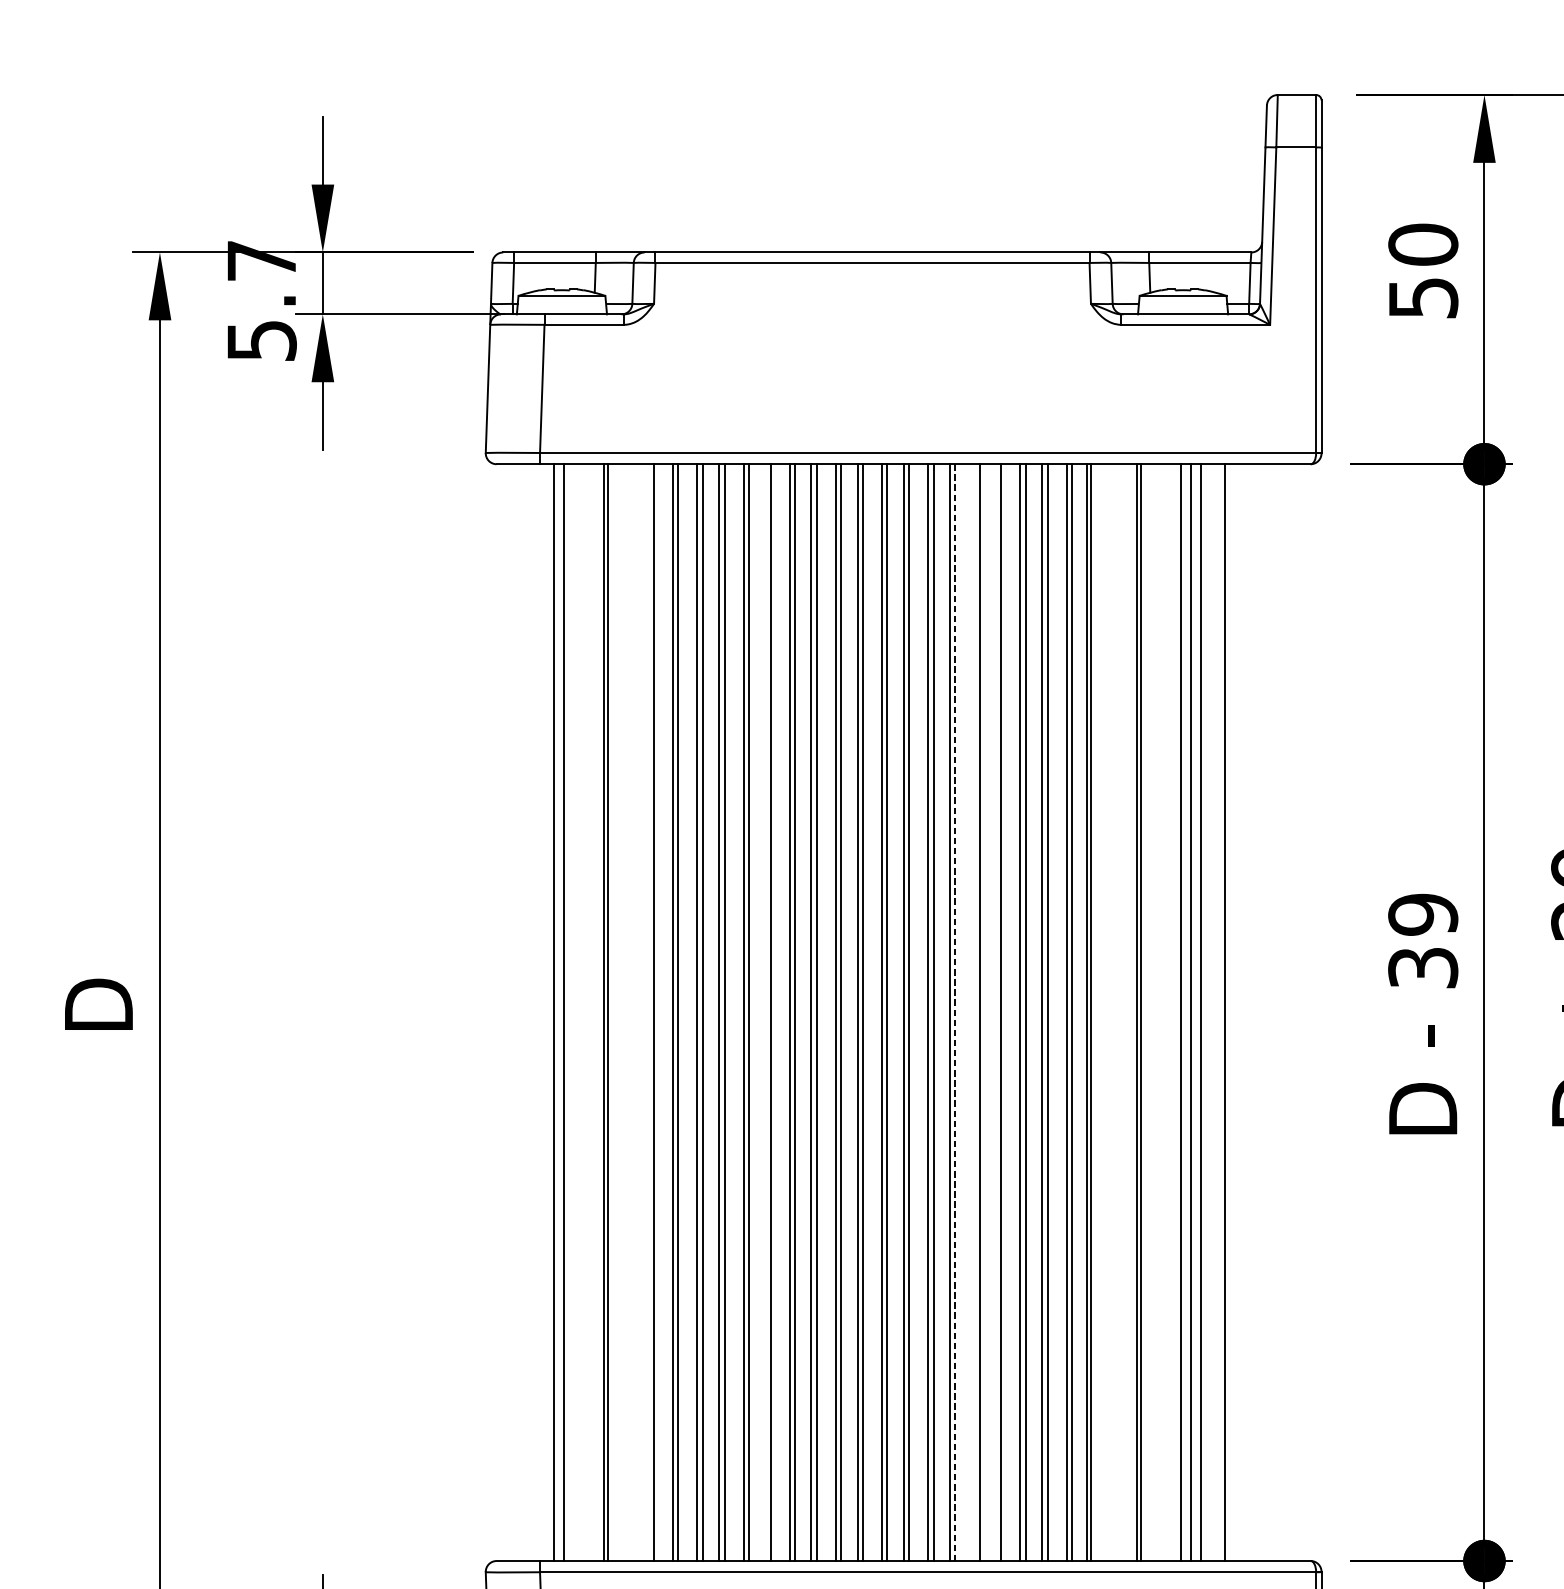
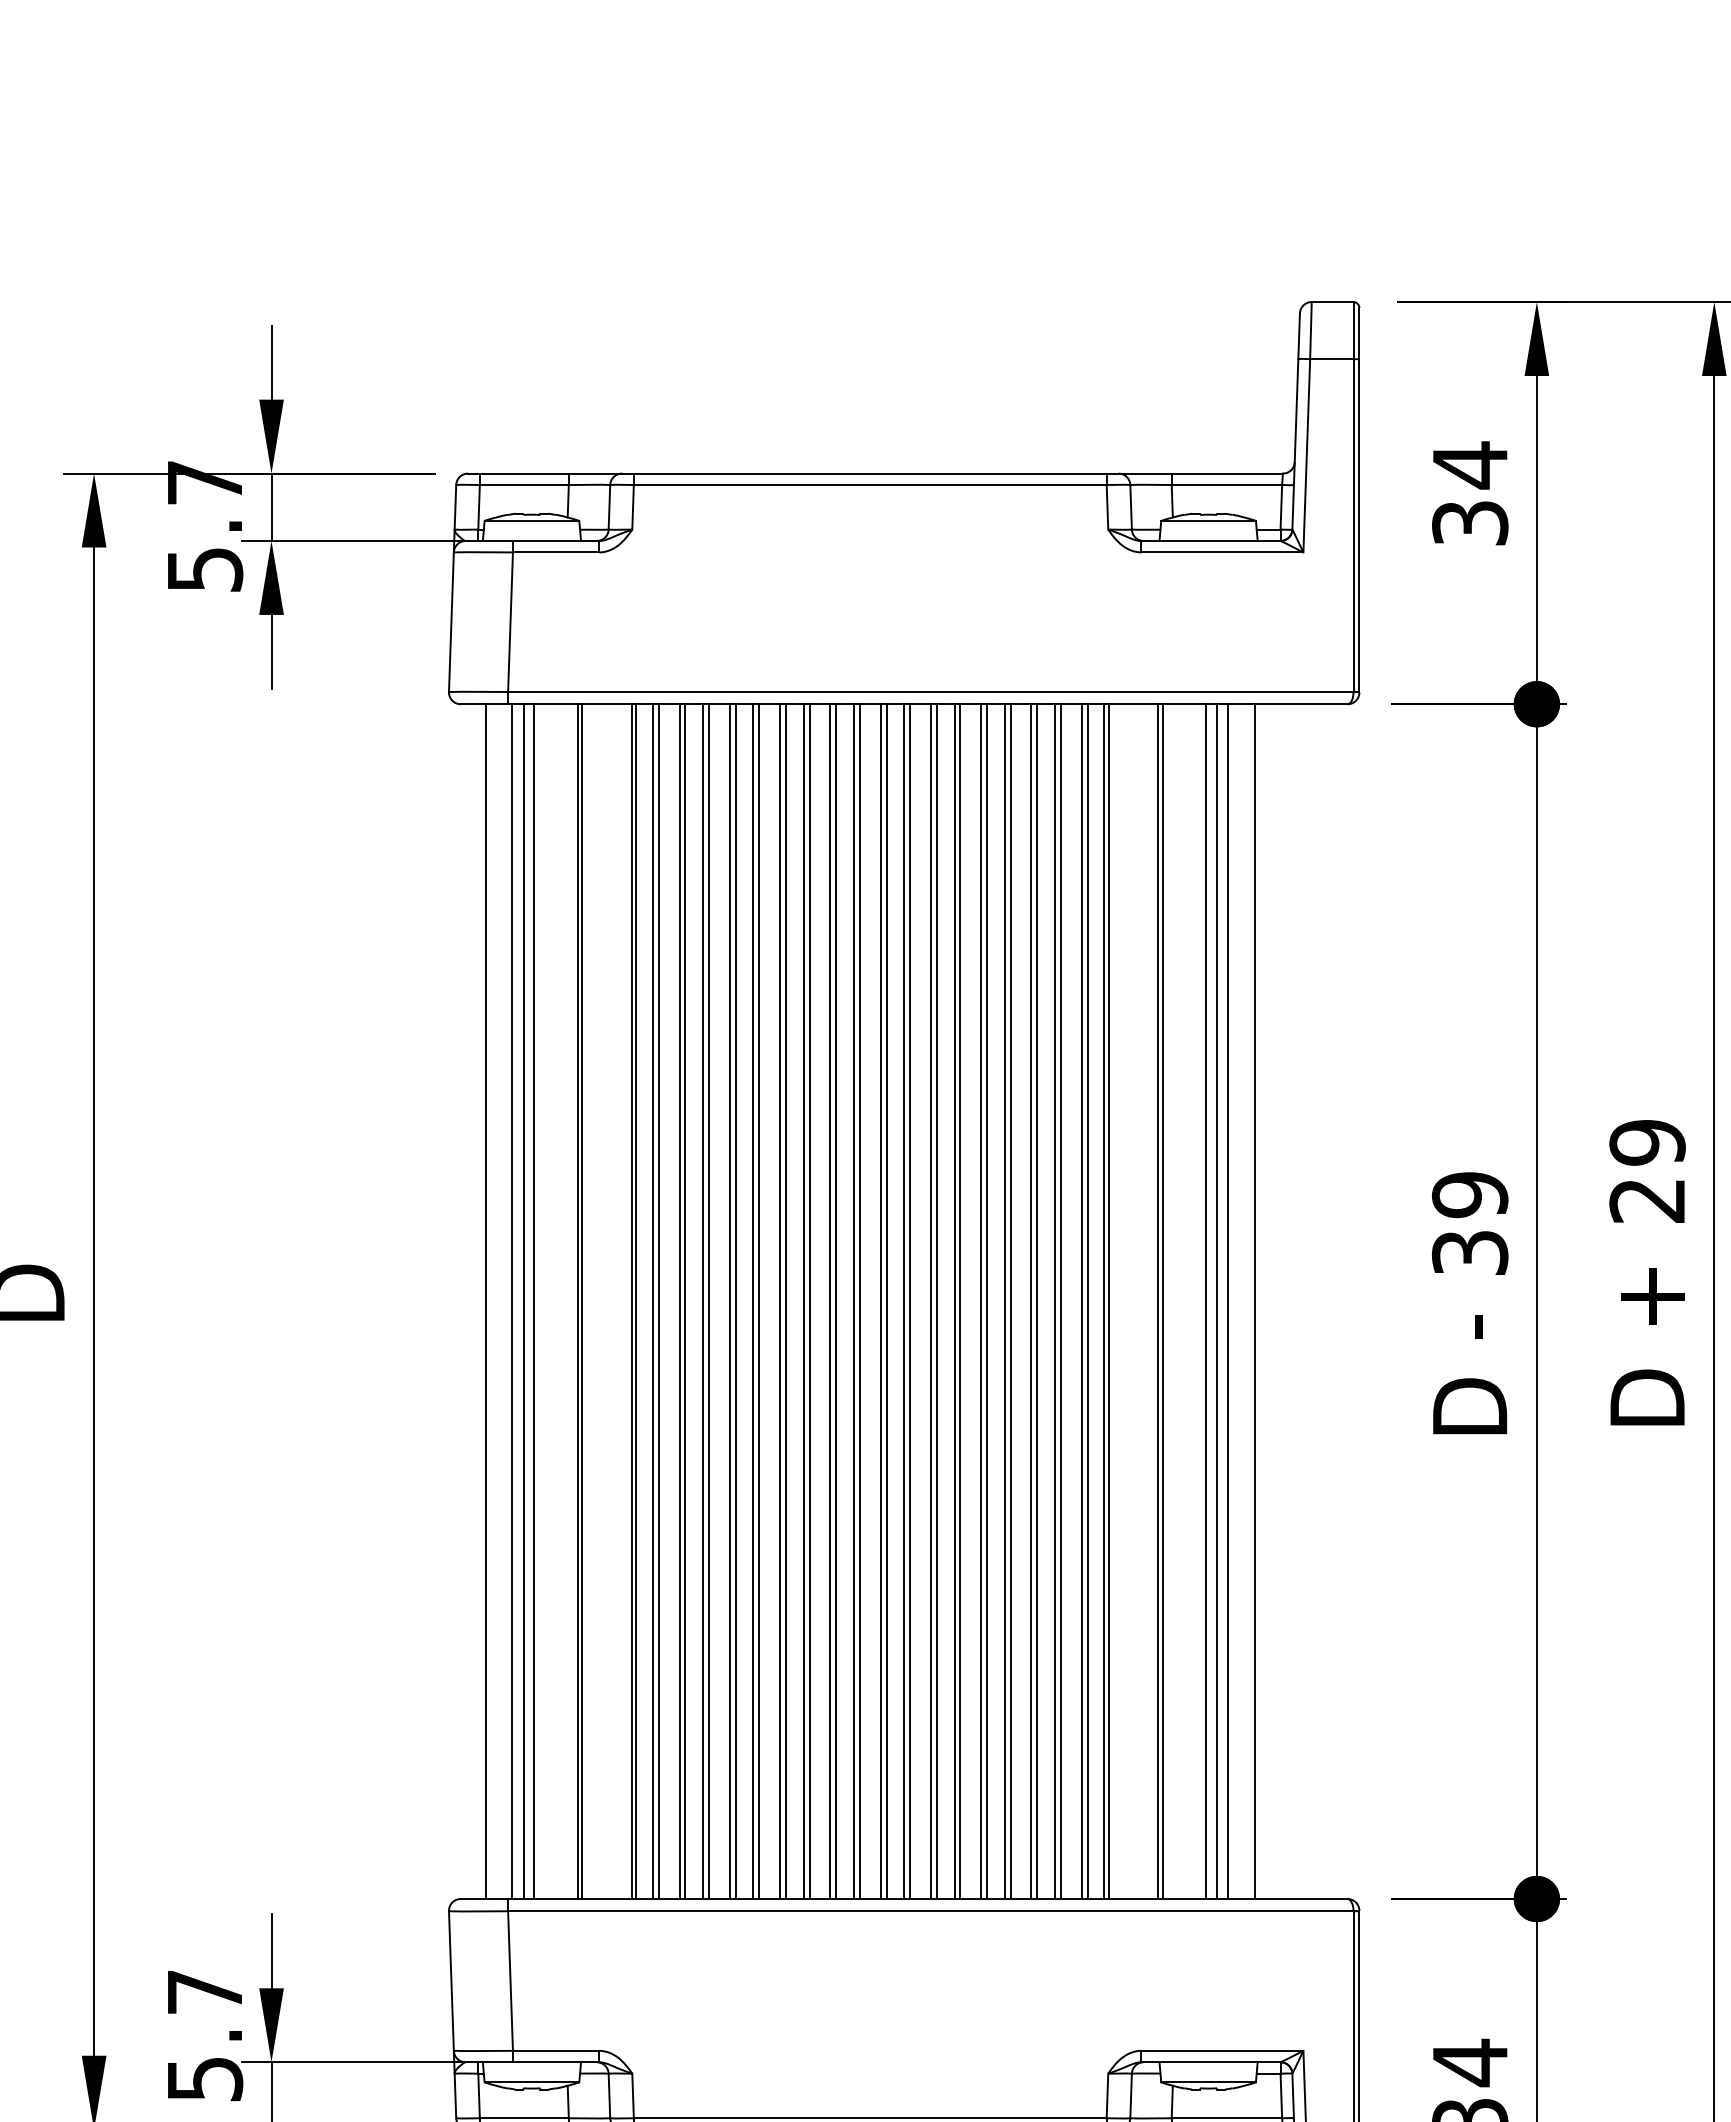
text: (1423, 270) -> (1470, 493), 50 -> 34
line: (519, 1012) -> (485, 1301), added
line: (544, 1012) -> (512, 1301), added
line: (657, 1012) -> (636, 1301), added
line: (765, 1012) -> (753, 1301), added
line: (974, 1012) -> (981, 1301), added
line: (995, 1012) -> (1004, 1301), added
line: (955, 1013) -> (960, 1302), dashed -> solid

